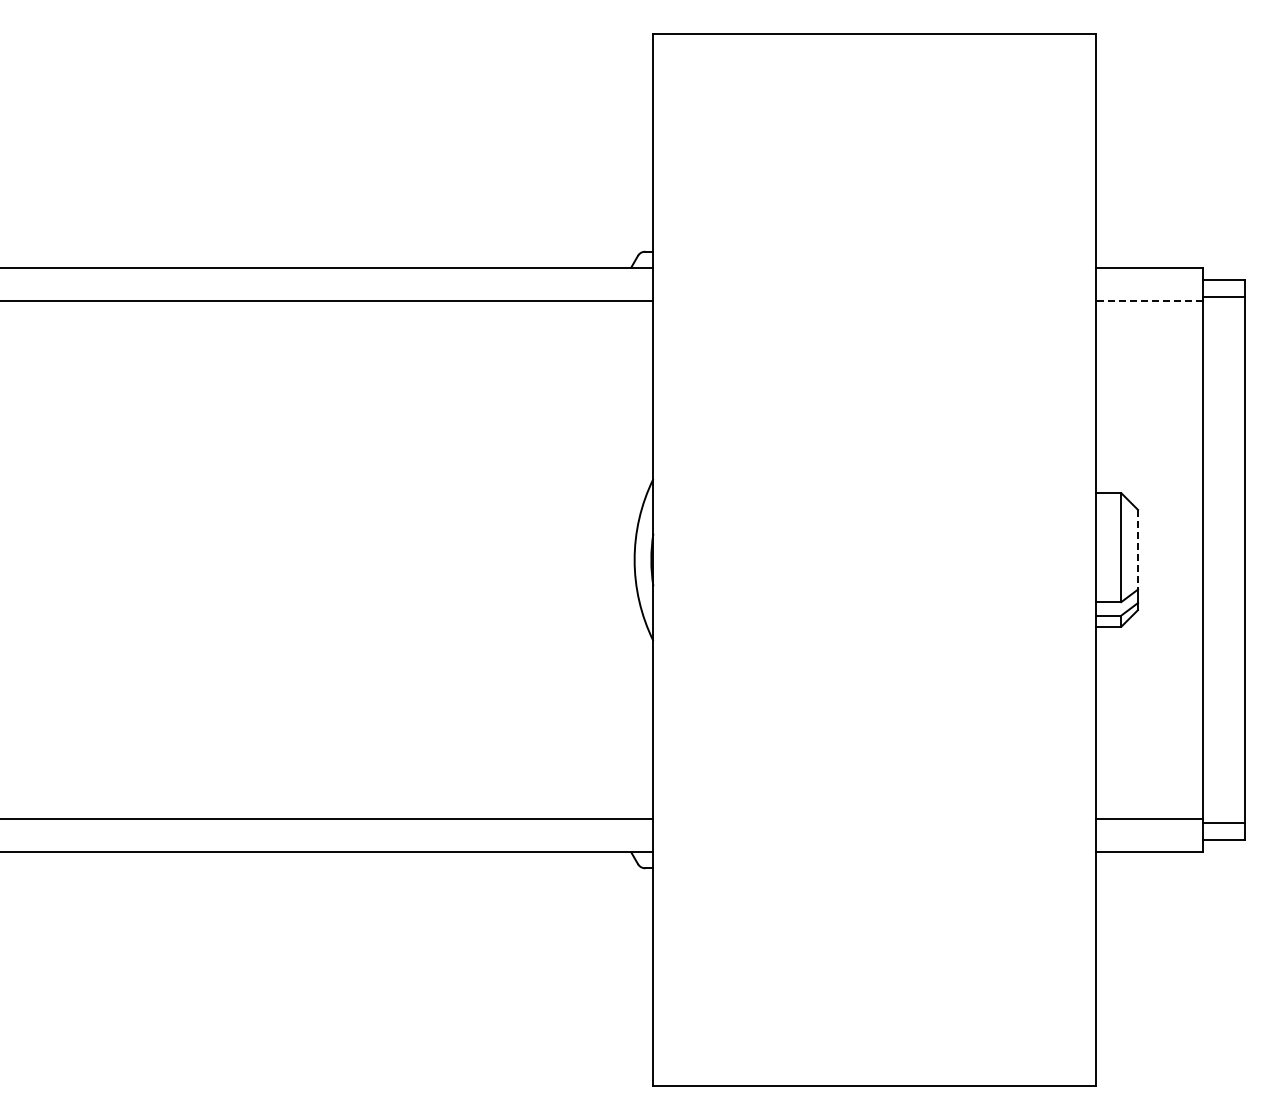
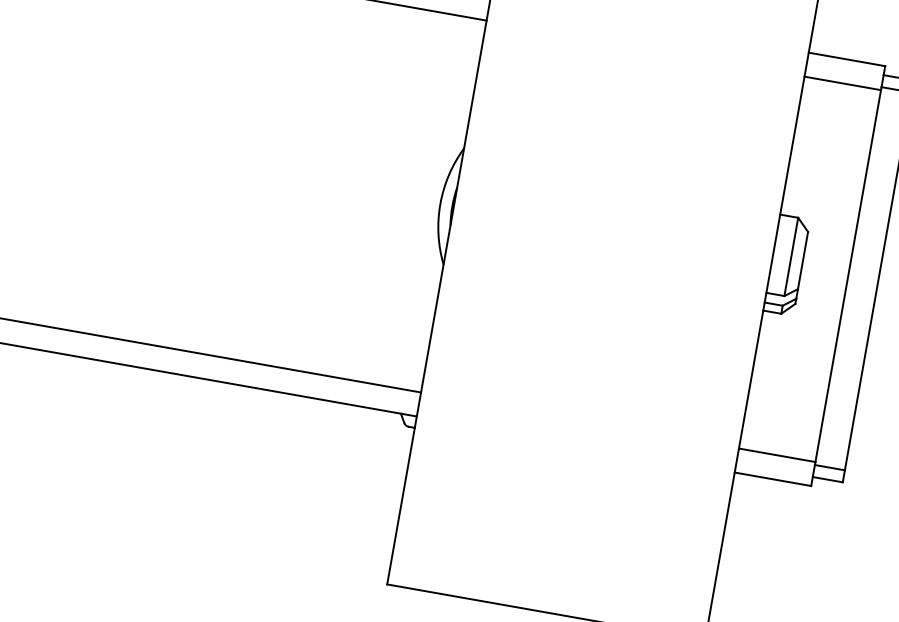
line: (1148, 301) -> (842, 83), dashed -> solid
line: (1137, 549) -> (802, 260), dashed -> solid

